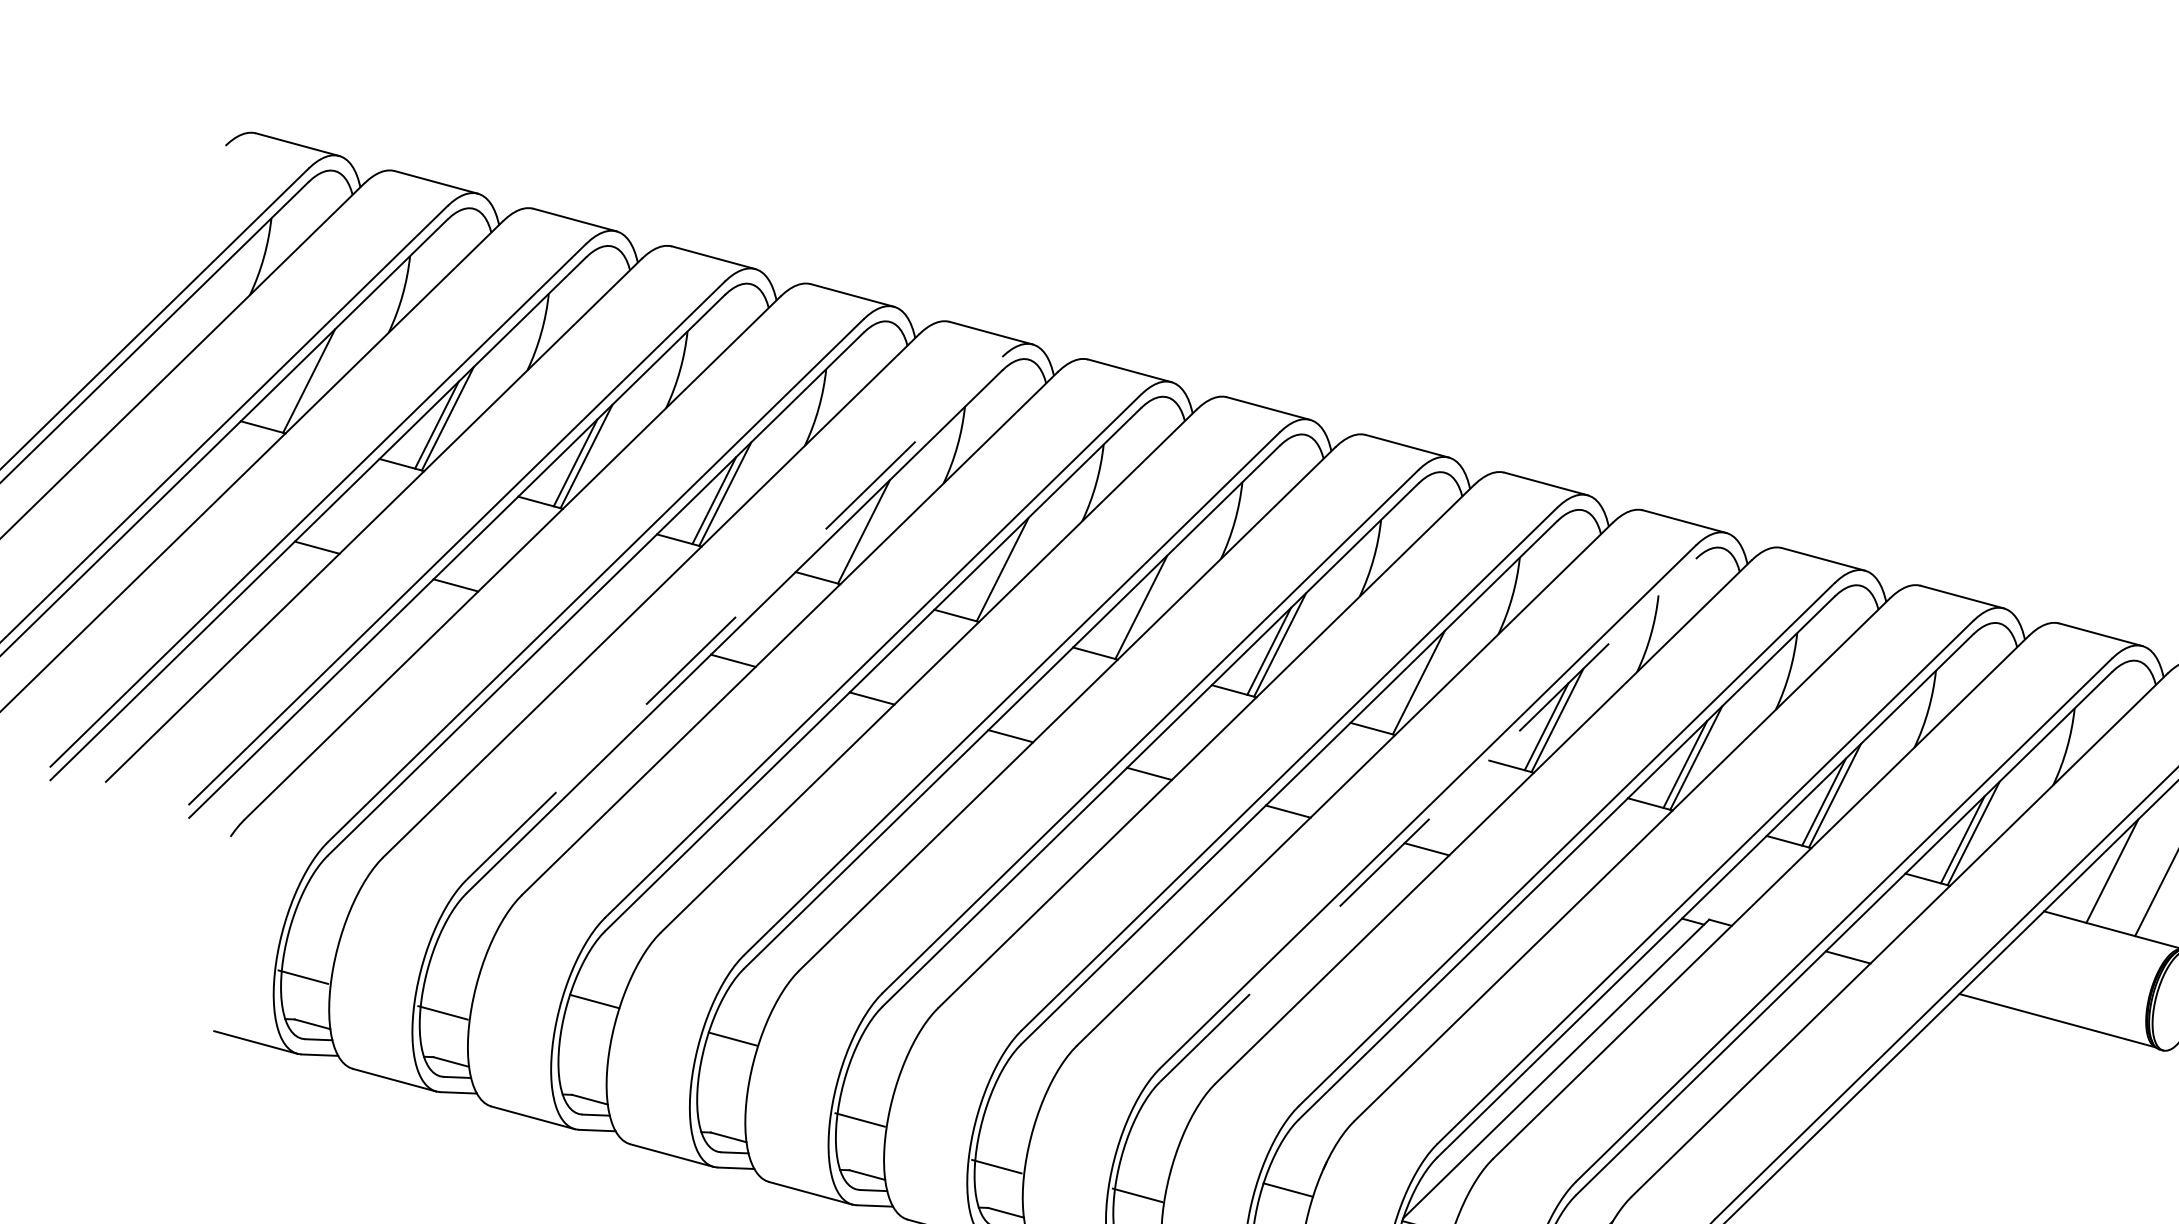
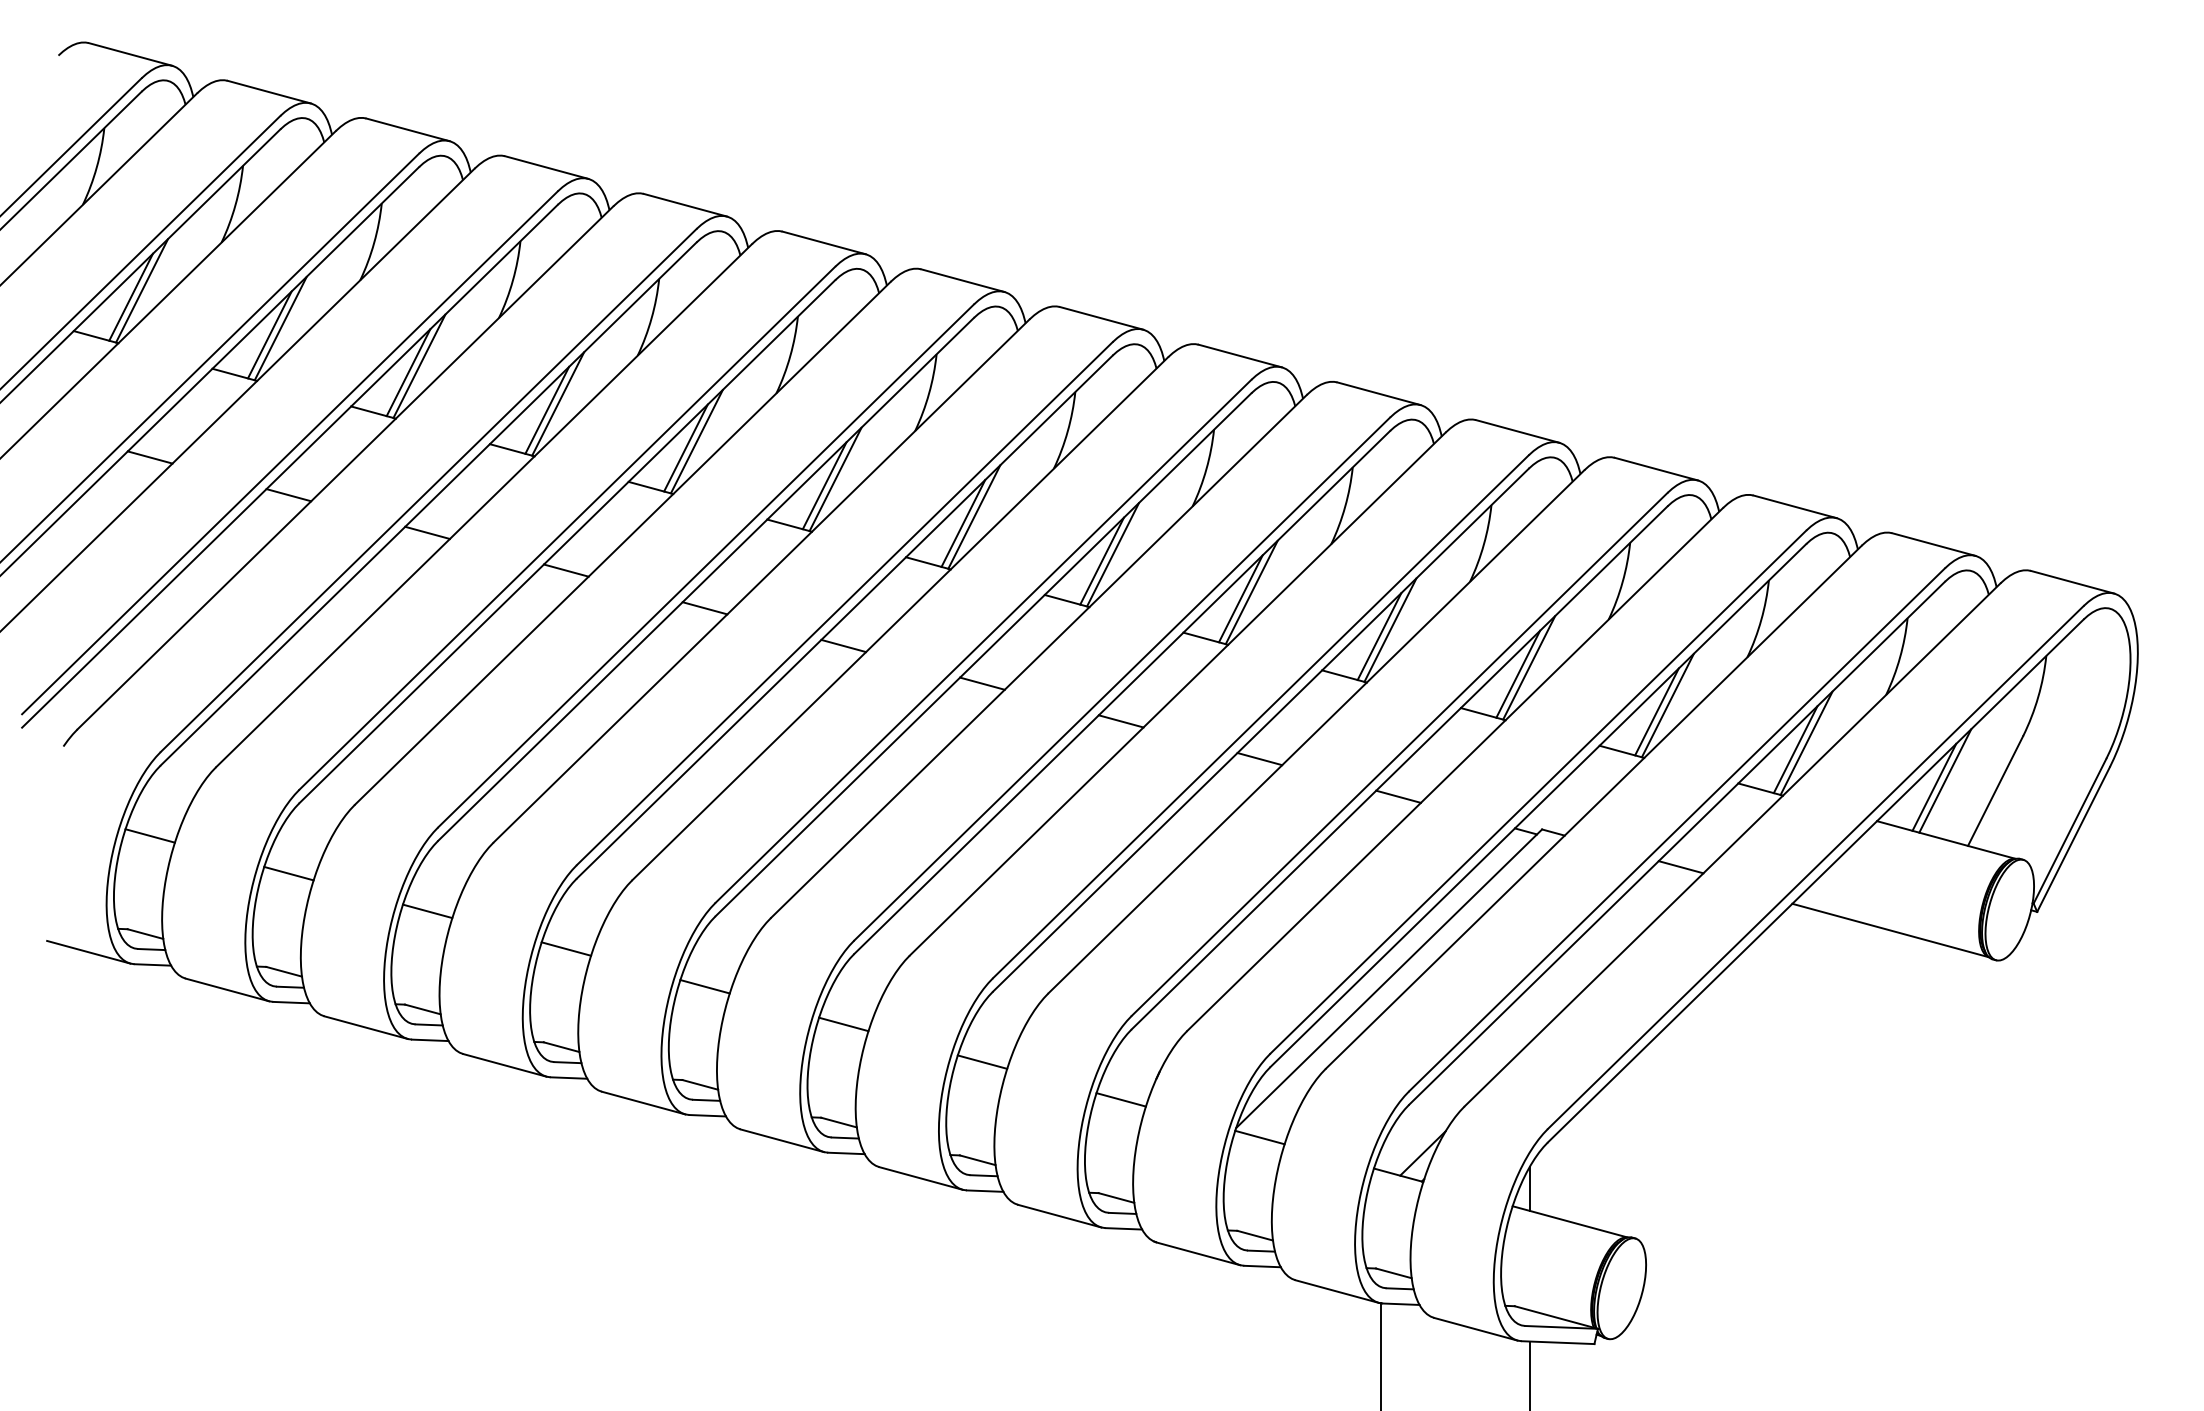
line: (297, 386) -> (130, 296), added
line: (852, 537) -> (685, 447), added
line: (991, 575) -> (824, 485), added
line: (1130, 613) -> (963, 523), added
line: (734, 617) -> (567, 527), dashed -> solid
line: (594, 622) -> (427, 532), added
line: (1407, 688) -> (1240, 598), added
line: (1428, 819) -> (1261, 729), dashed -> solid
line: (2101, 876) -> (1934, 786), added
line: (1565, 886) -> (1398, 796), added
line: (302, 976) -> (149, 835), moved
line: (442, 1012) -> (288, 873), moved
line: (859, 1119) -> (704, 986), moved
line: (996, 1166) -> (843, 1024), moved
line: (1137, 1194) -> (982, 1061), moved

